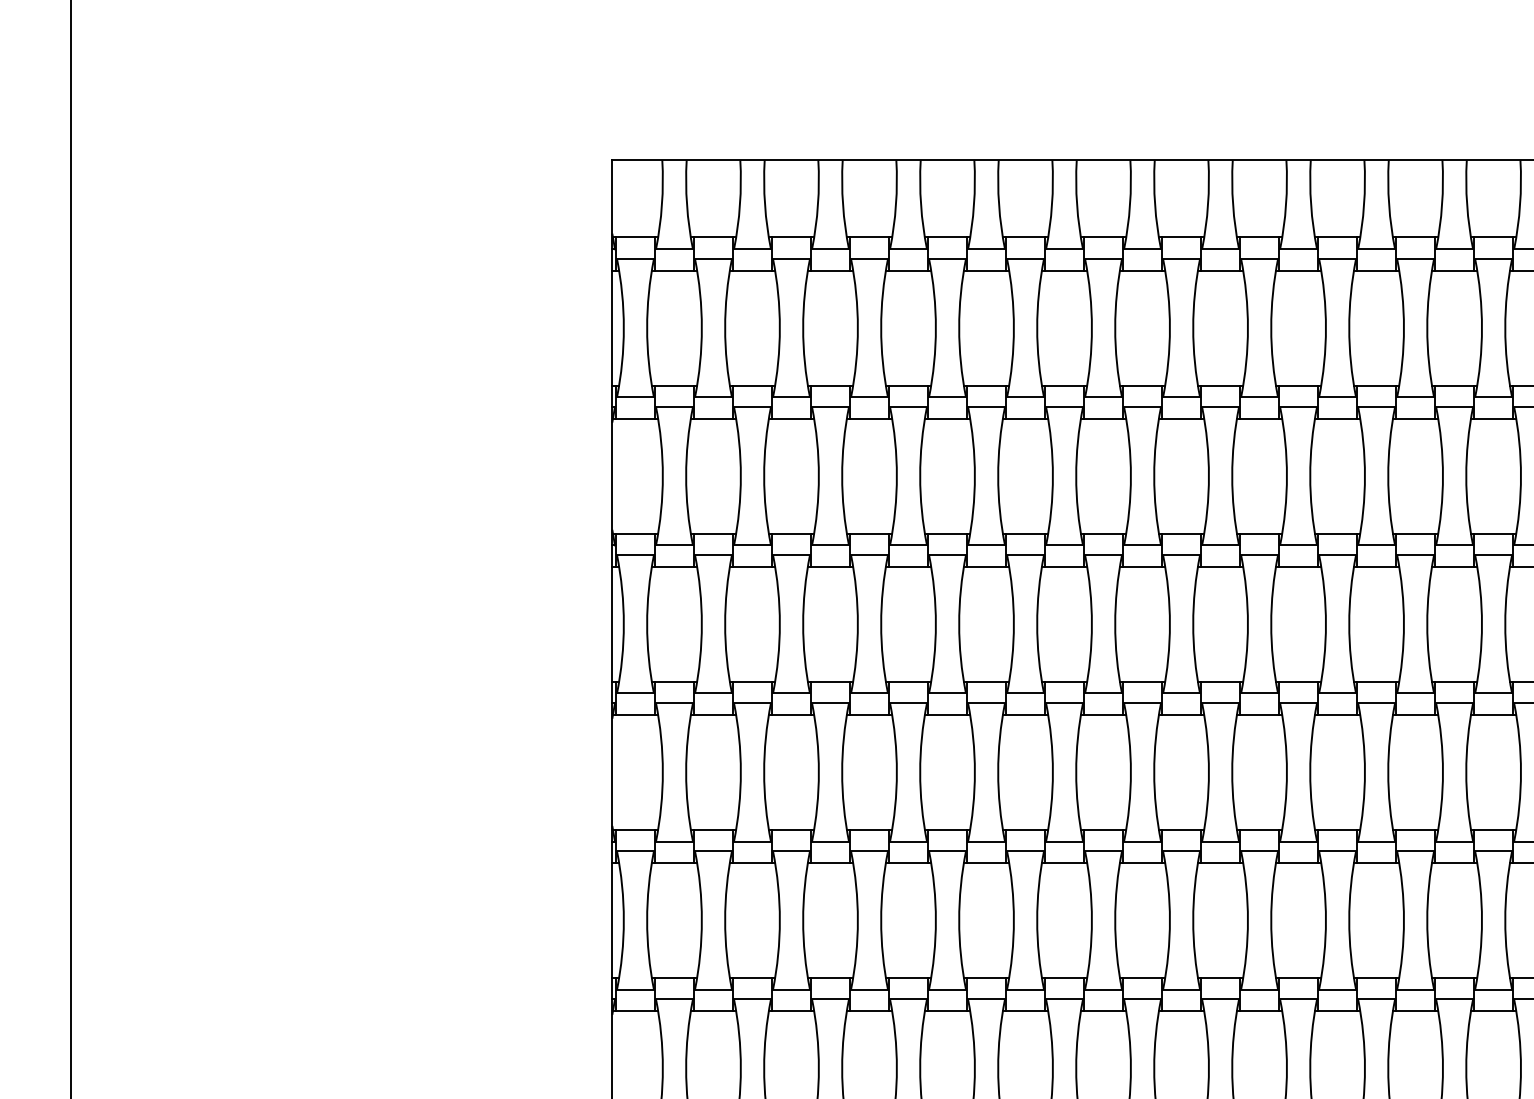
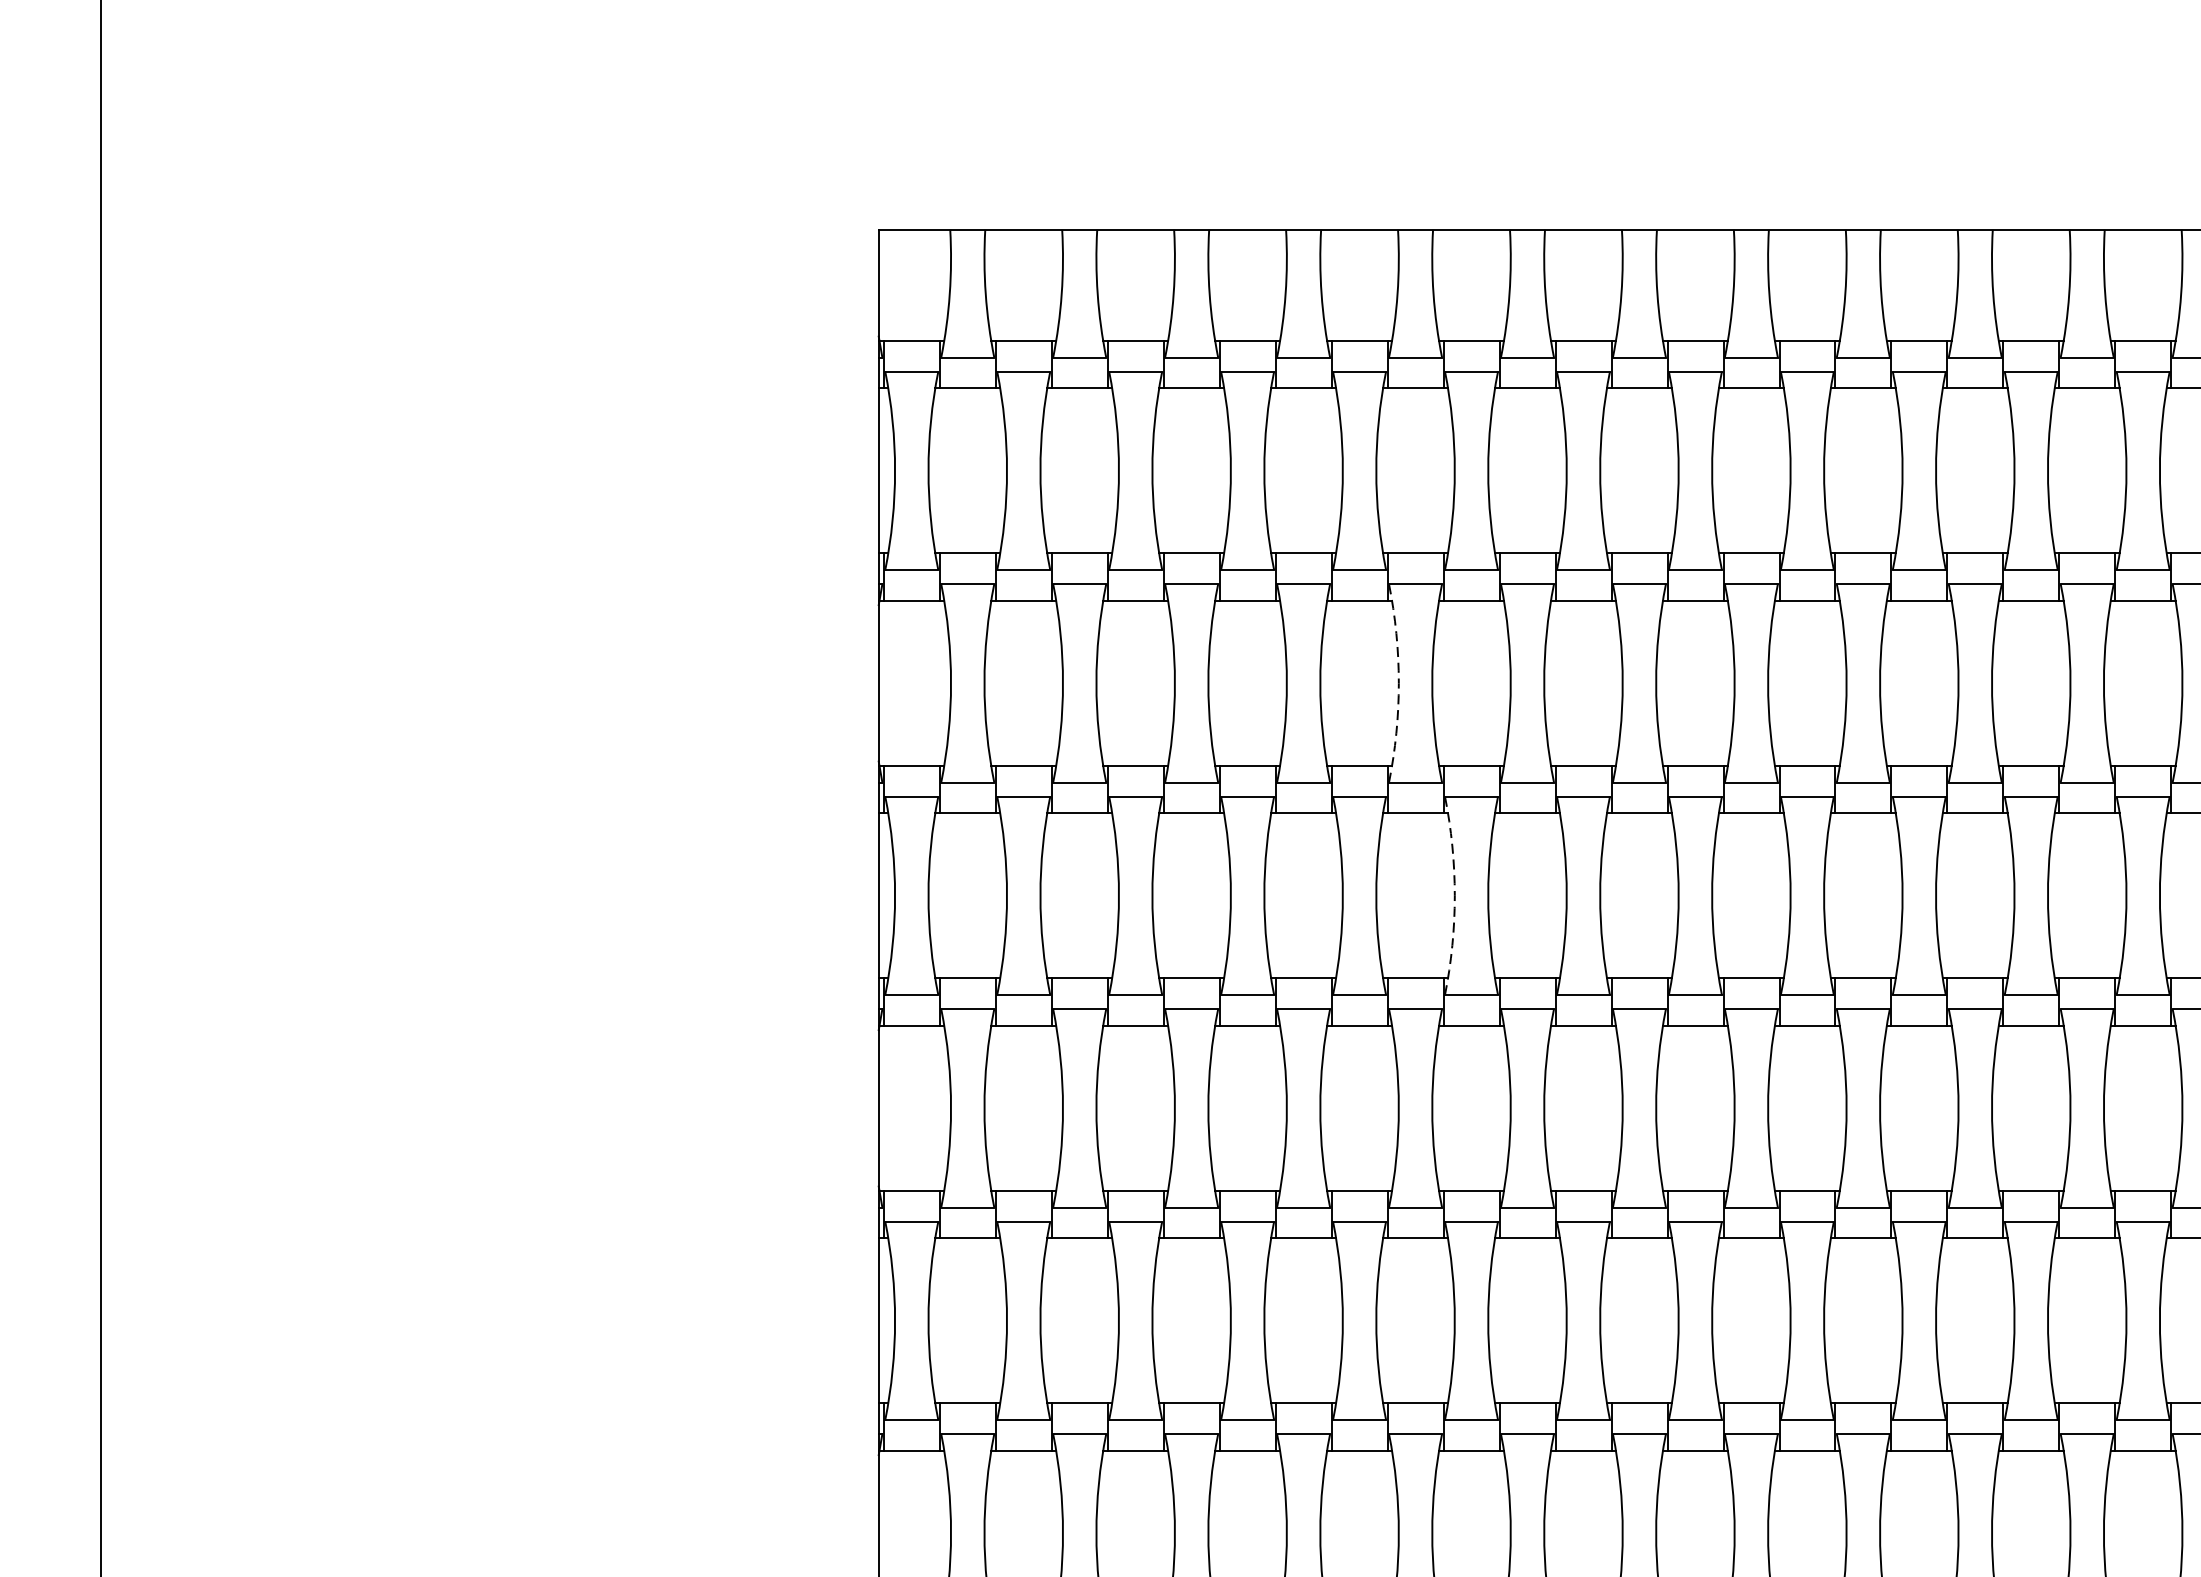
arc: (974, 476) -> (1398, 683), solid -> dashed
arc: (1013, 624) -> (1454, 896), solid -> dashed

